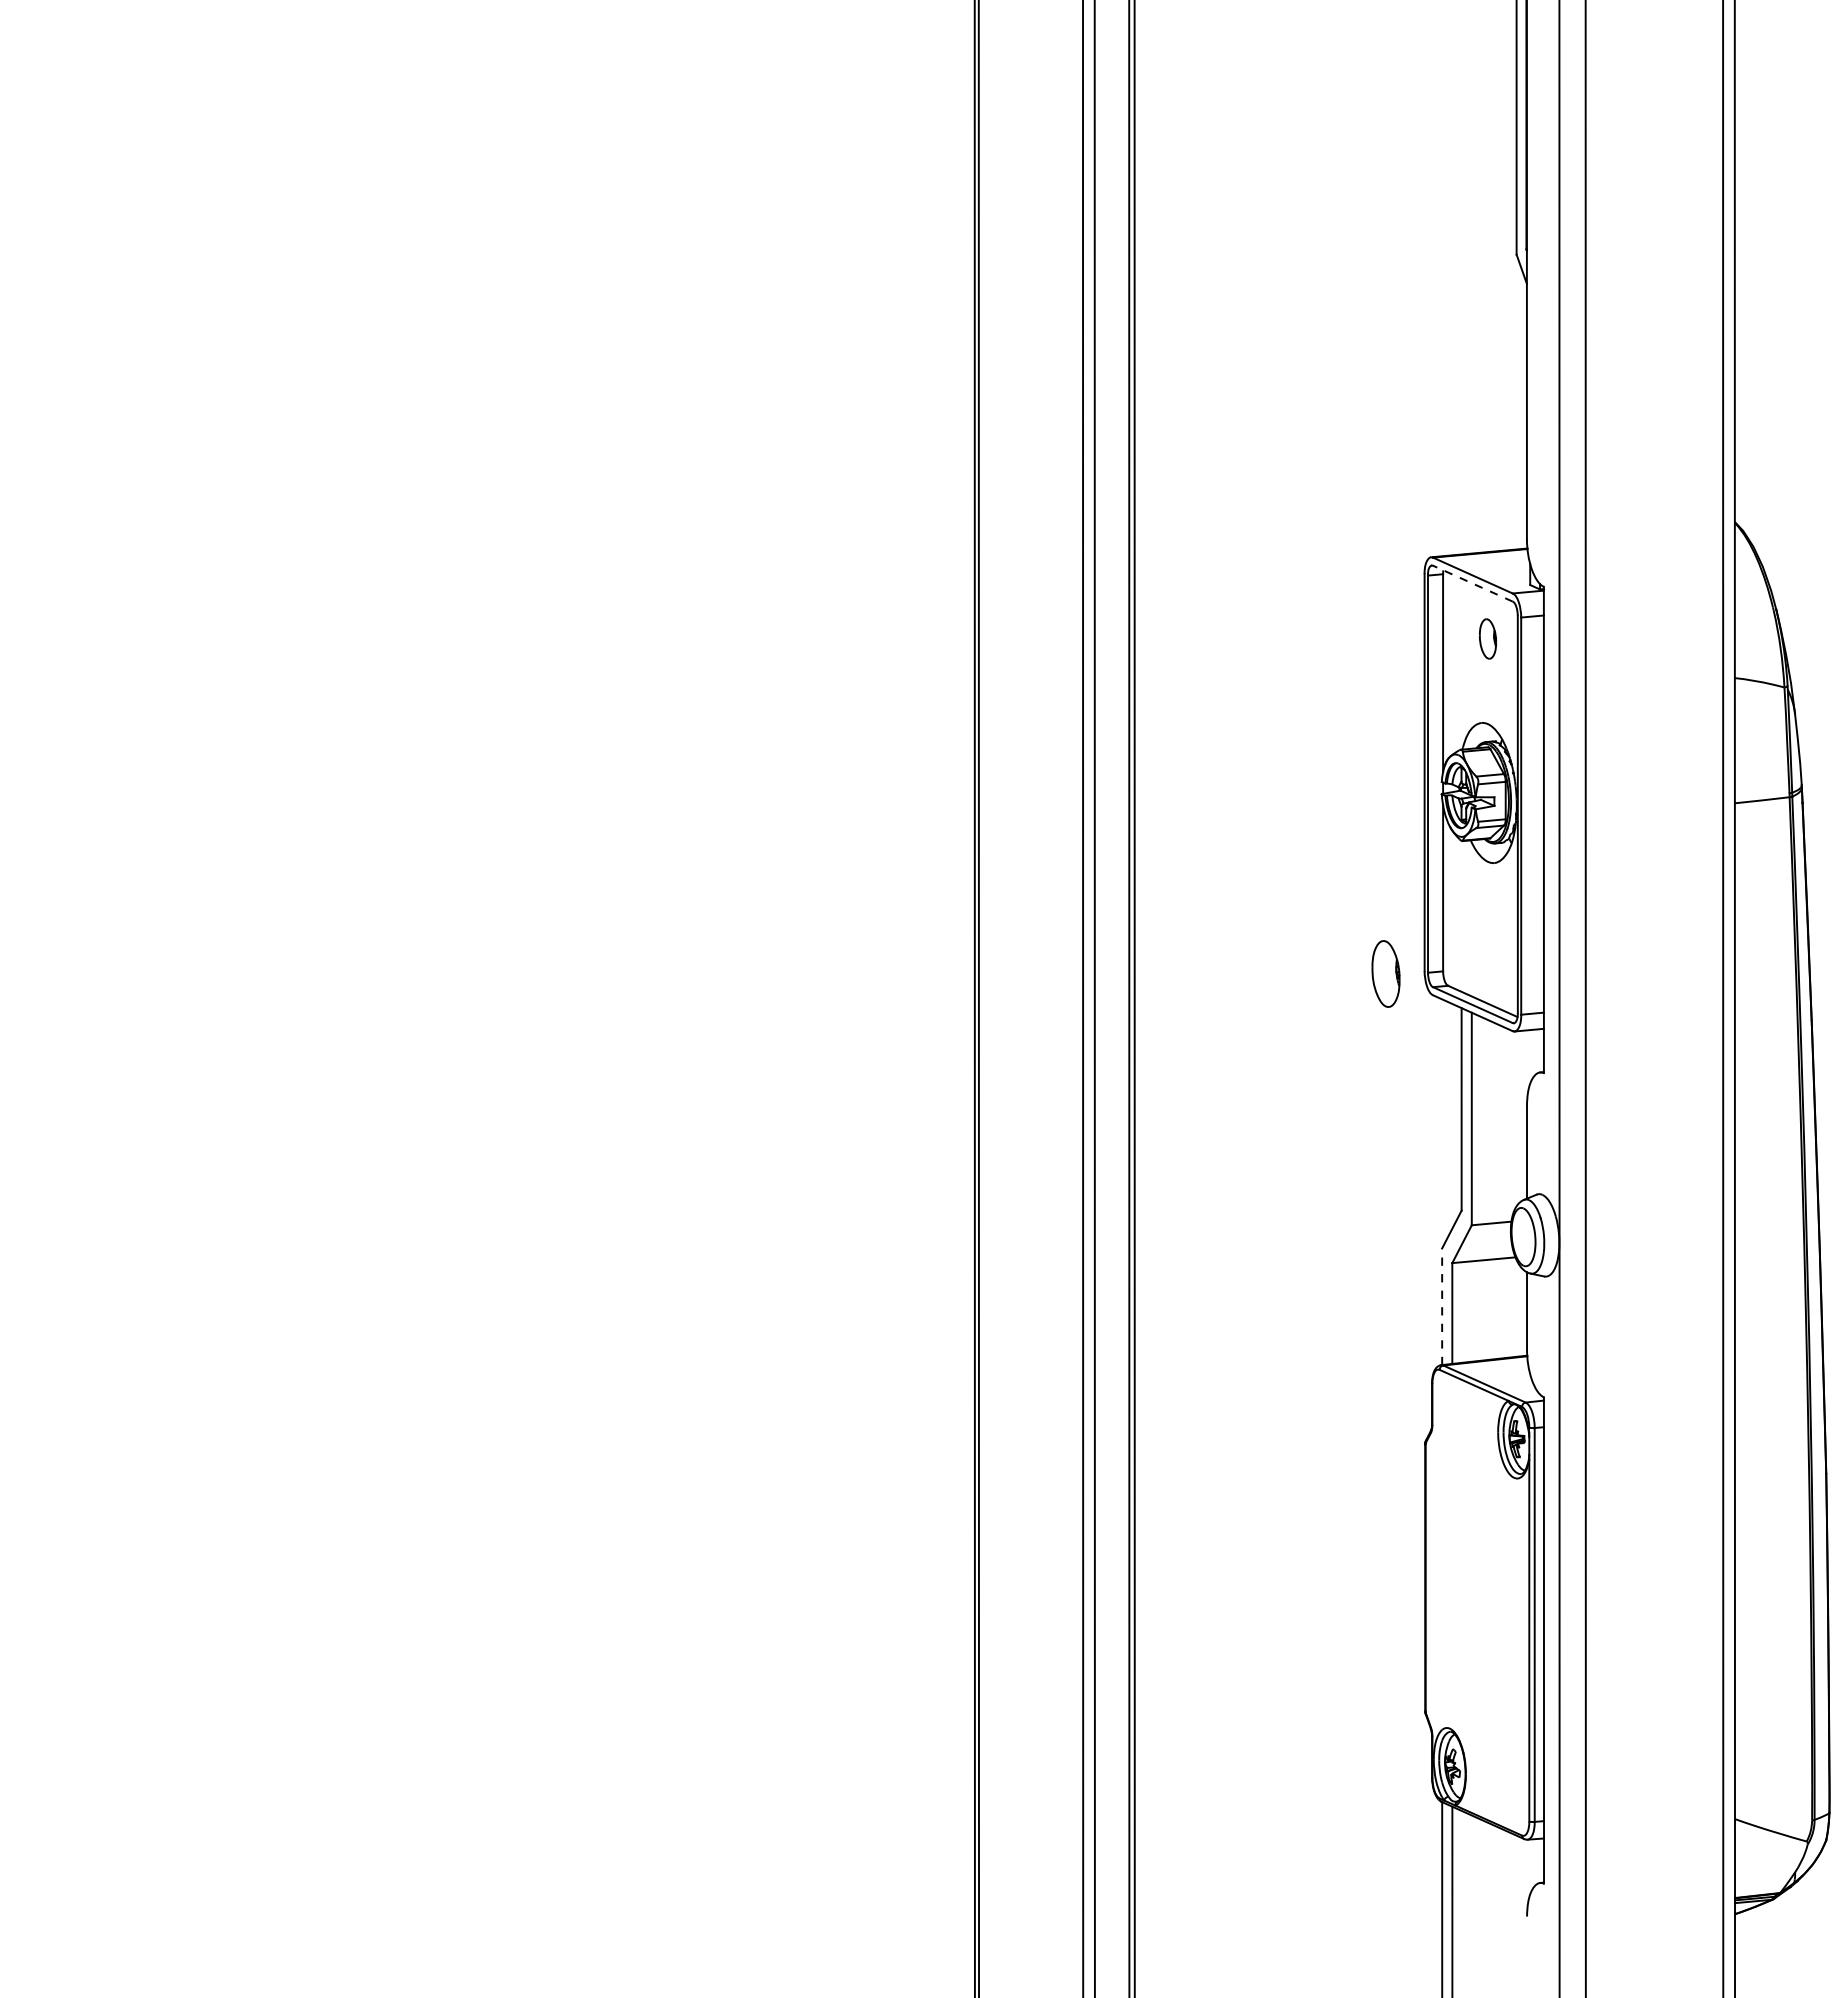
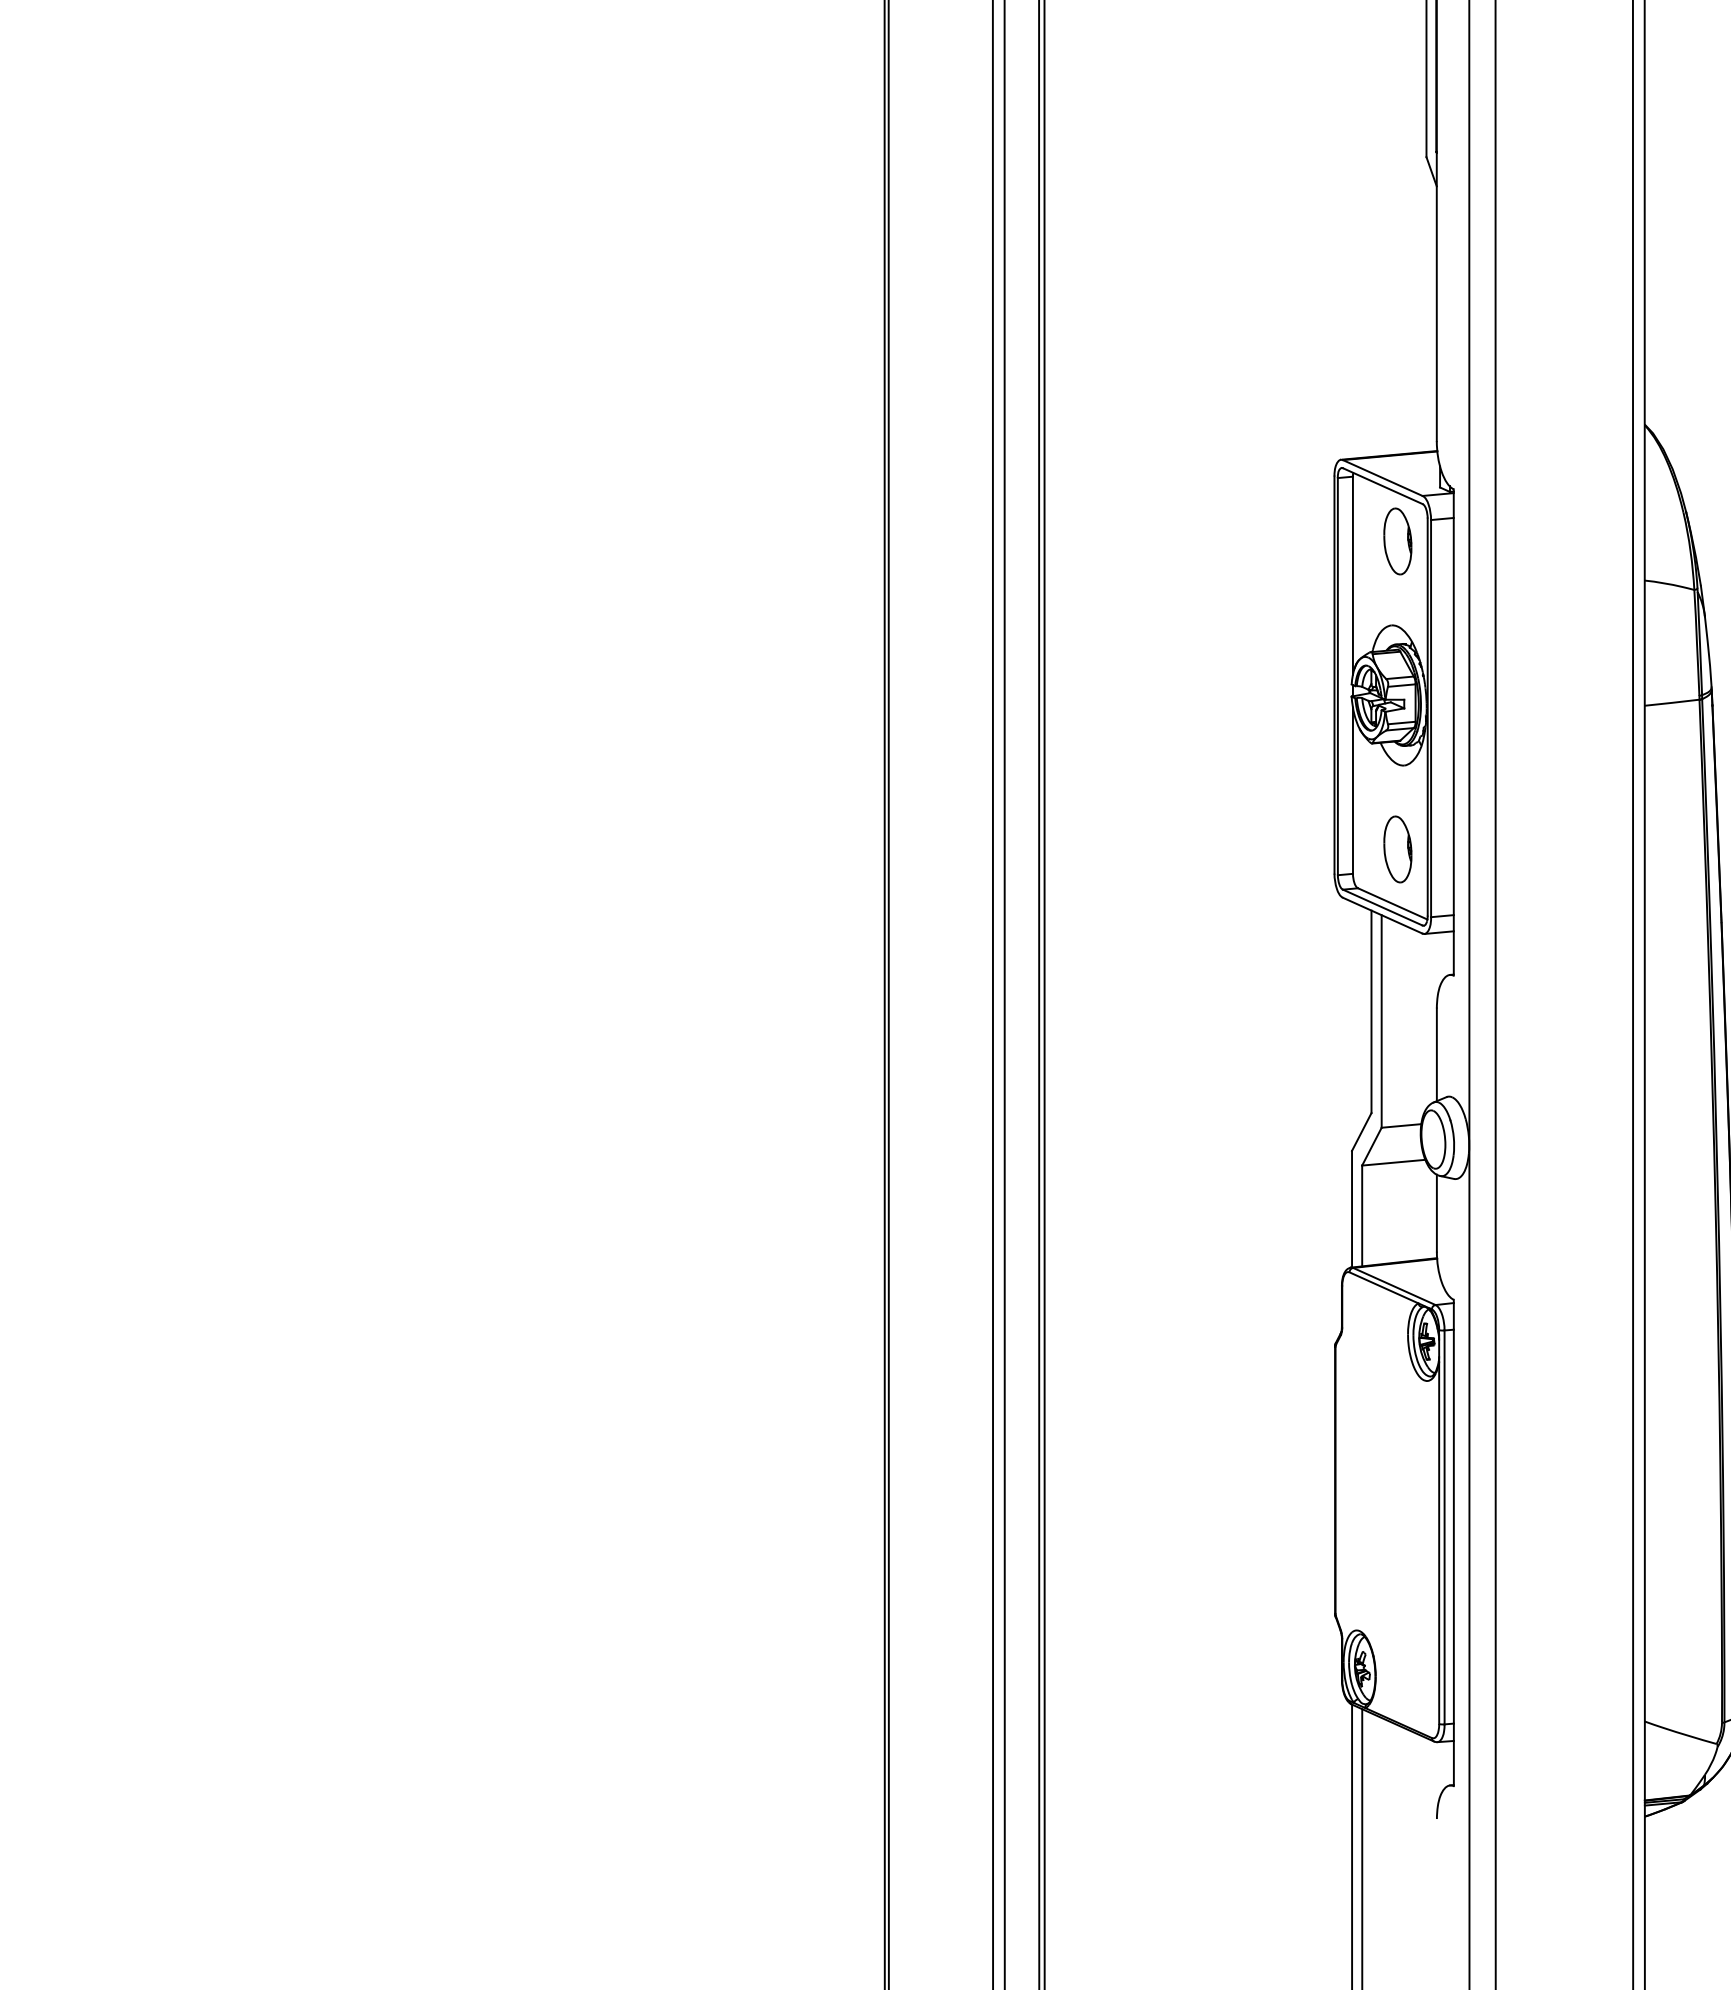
line: (1472, 583) -> (1382, 485), dashed -> solid
part: (1487, 638) -> (1397, 540), size x1.67
part: (1385, 973) -> (1397, 848), moved
line: (1442, 1306) -> (1352, 1208), dashed -> solid

